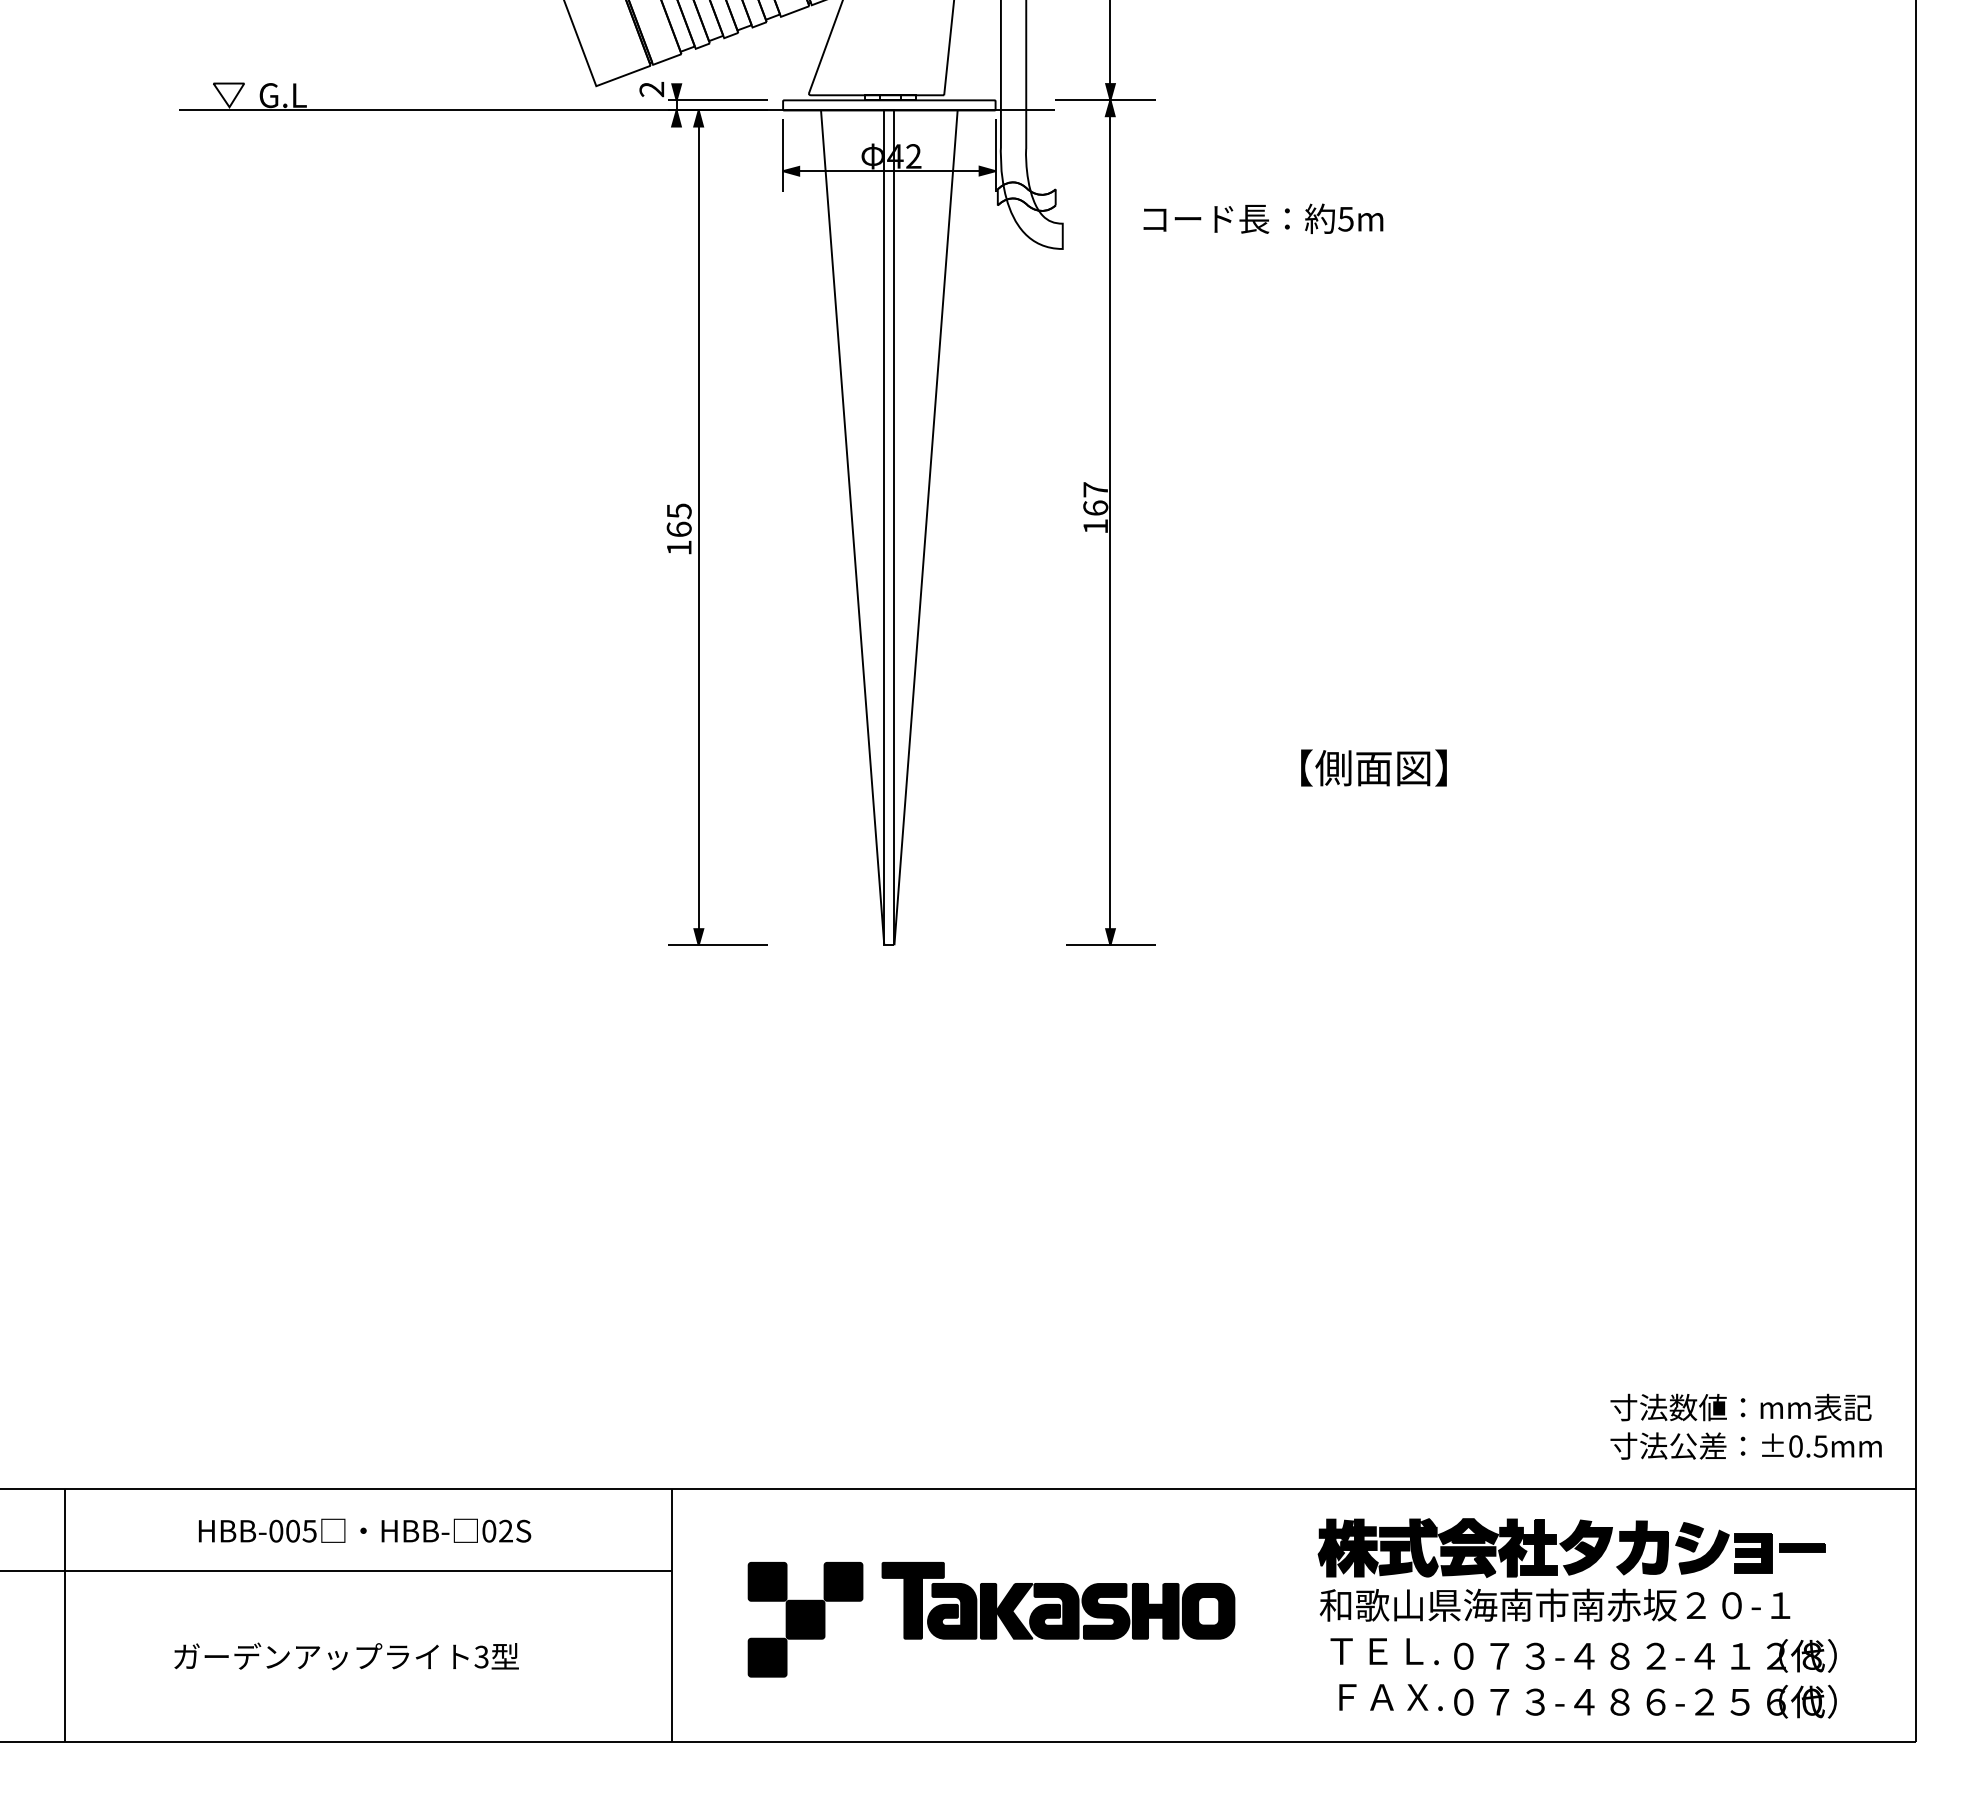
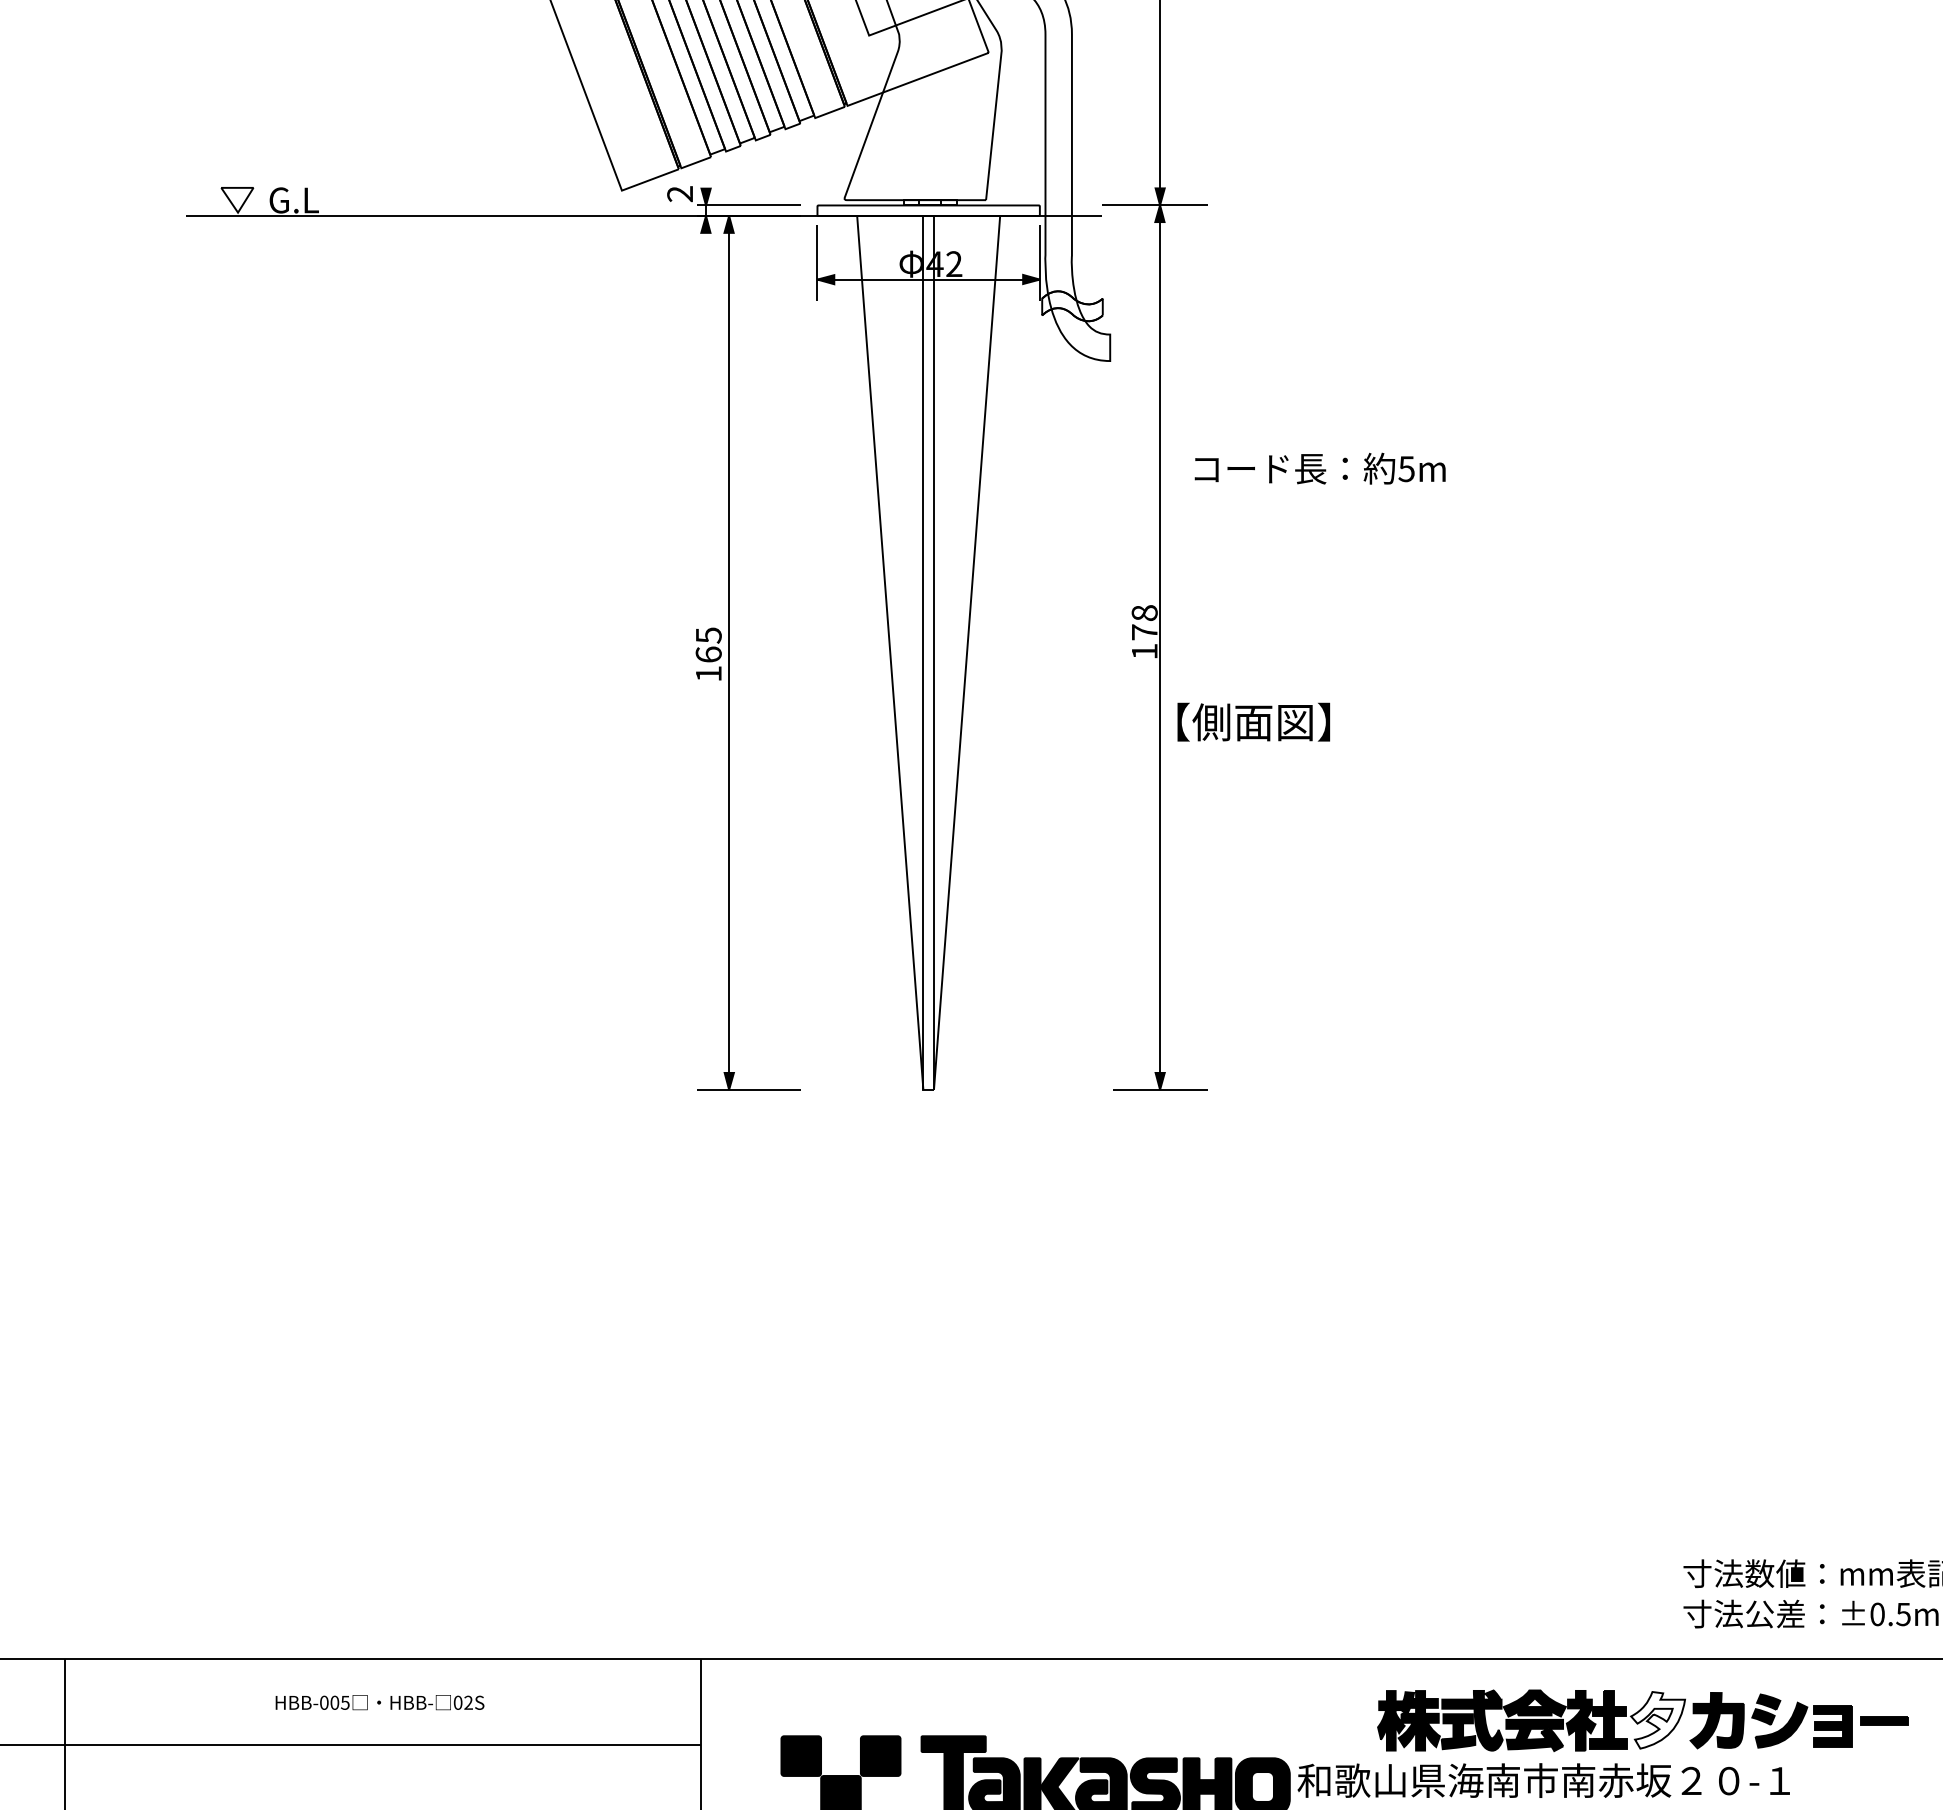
part: (1263, 218) -> (1320, 468), moved
text: (1095, 498) -> (1144, 622), 167 -> 178
part: (1373, 767) -> (1253, 721), moved
part: (365, 1530) -> (380, 1702), size x0.6
fill: (1585, 1547) -> (1657, 1720), removed
text: (1554, 1604) -> (1543, 1779), moved

